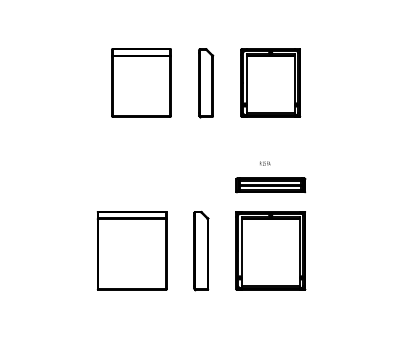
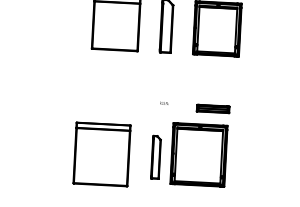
text: (265, 163) -> (164, 103), moved
part: (270, 185) -> (212, 109), size x0.6
part: (201, 250) -> (156, 157), size x0.7
part: (270, 250) -> (198, 154), moved

